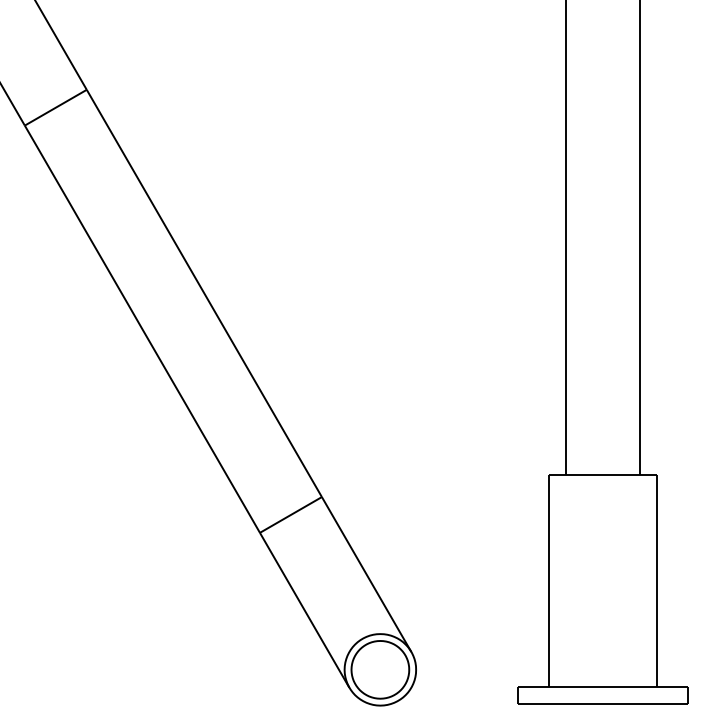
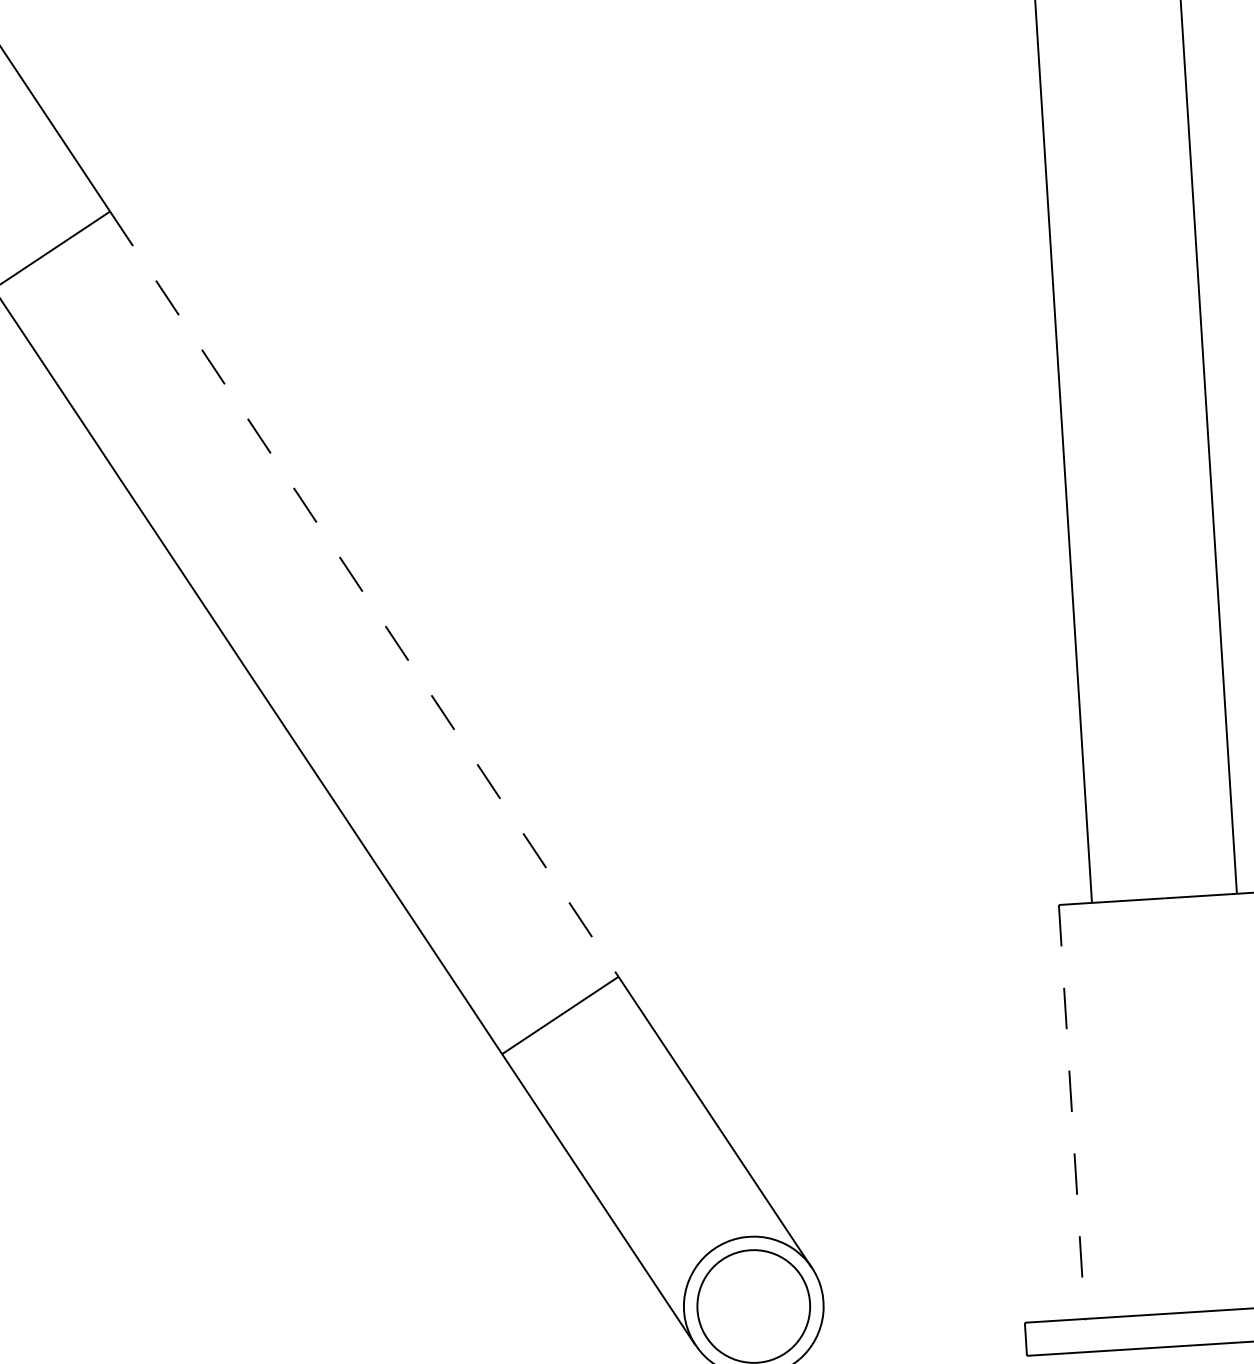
line: (204, 293) -> (364, 594), solid -> dashed
line: (549, 581) -> (1072, 1113), solid -> dashed

